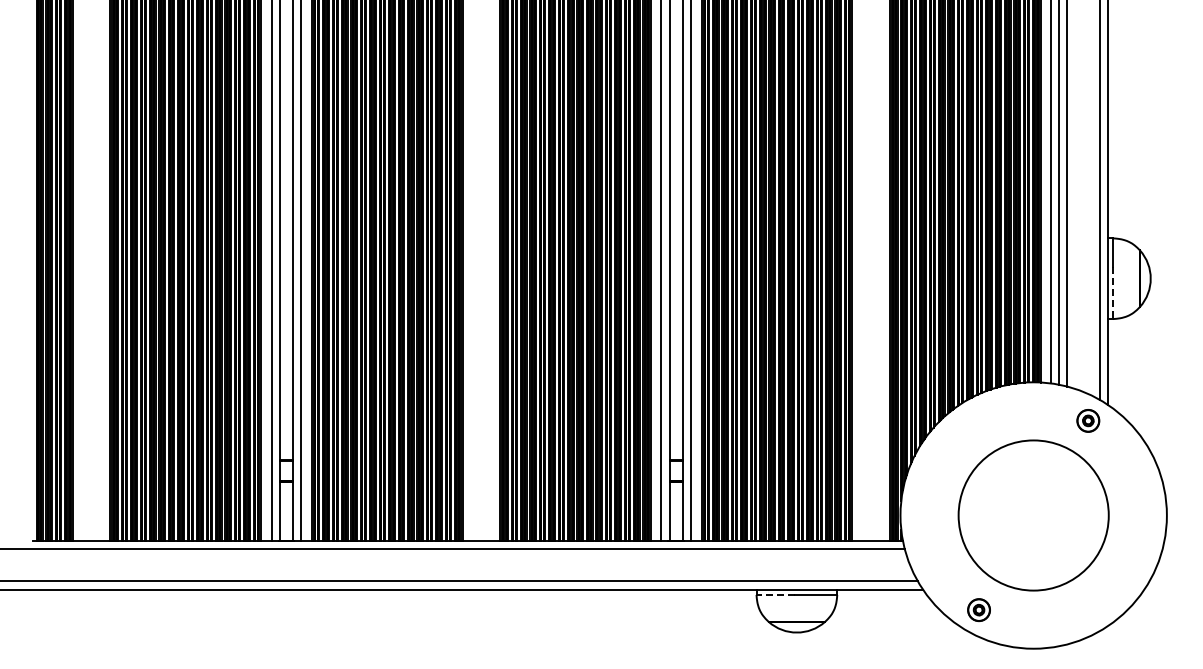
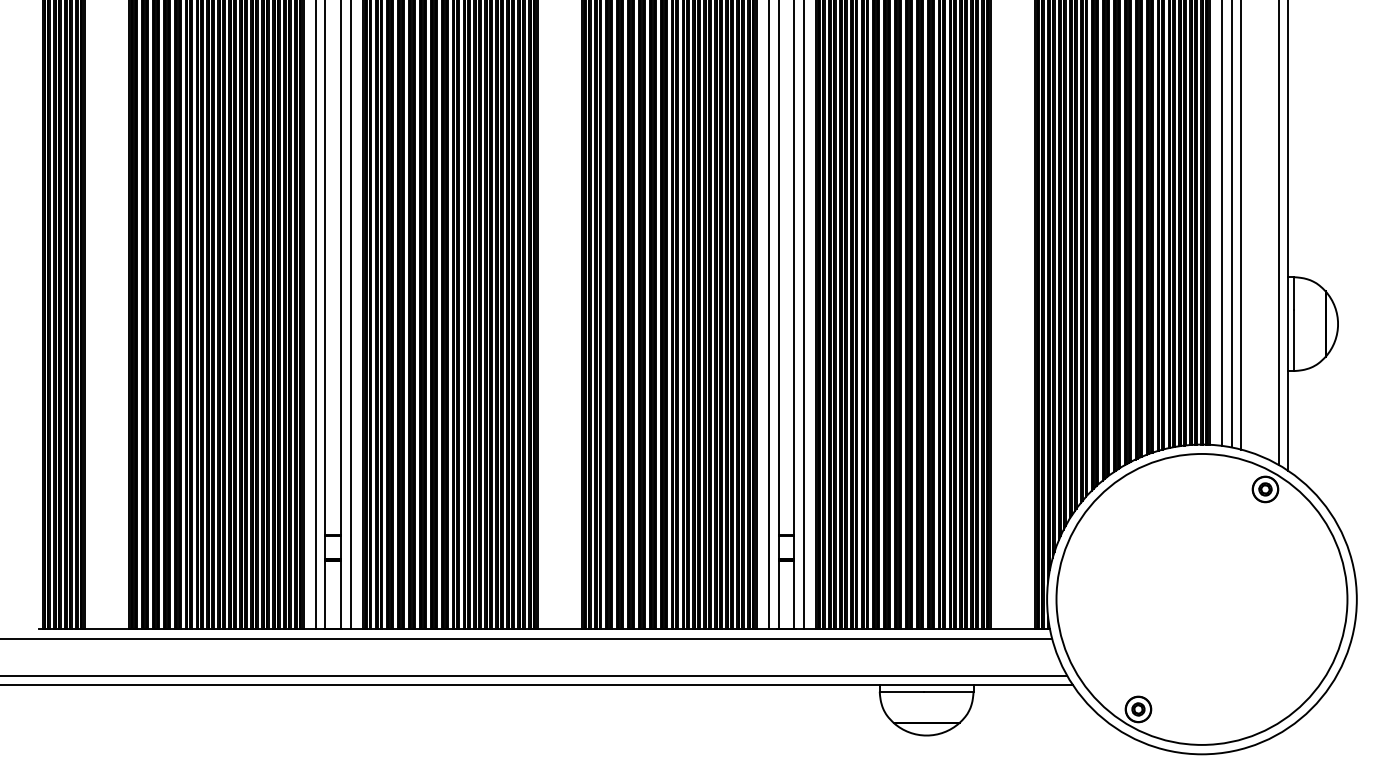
line: (1113, 293) -> (1294, 341), dashed -> solid
circle: (1033, 515) -> (1201, 599), size x1.67
line: (775, 594) -> (901, 691), dashed -> solid

